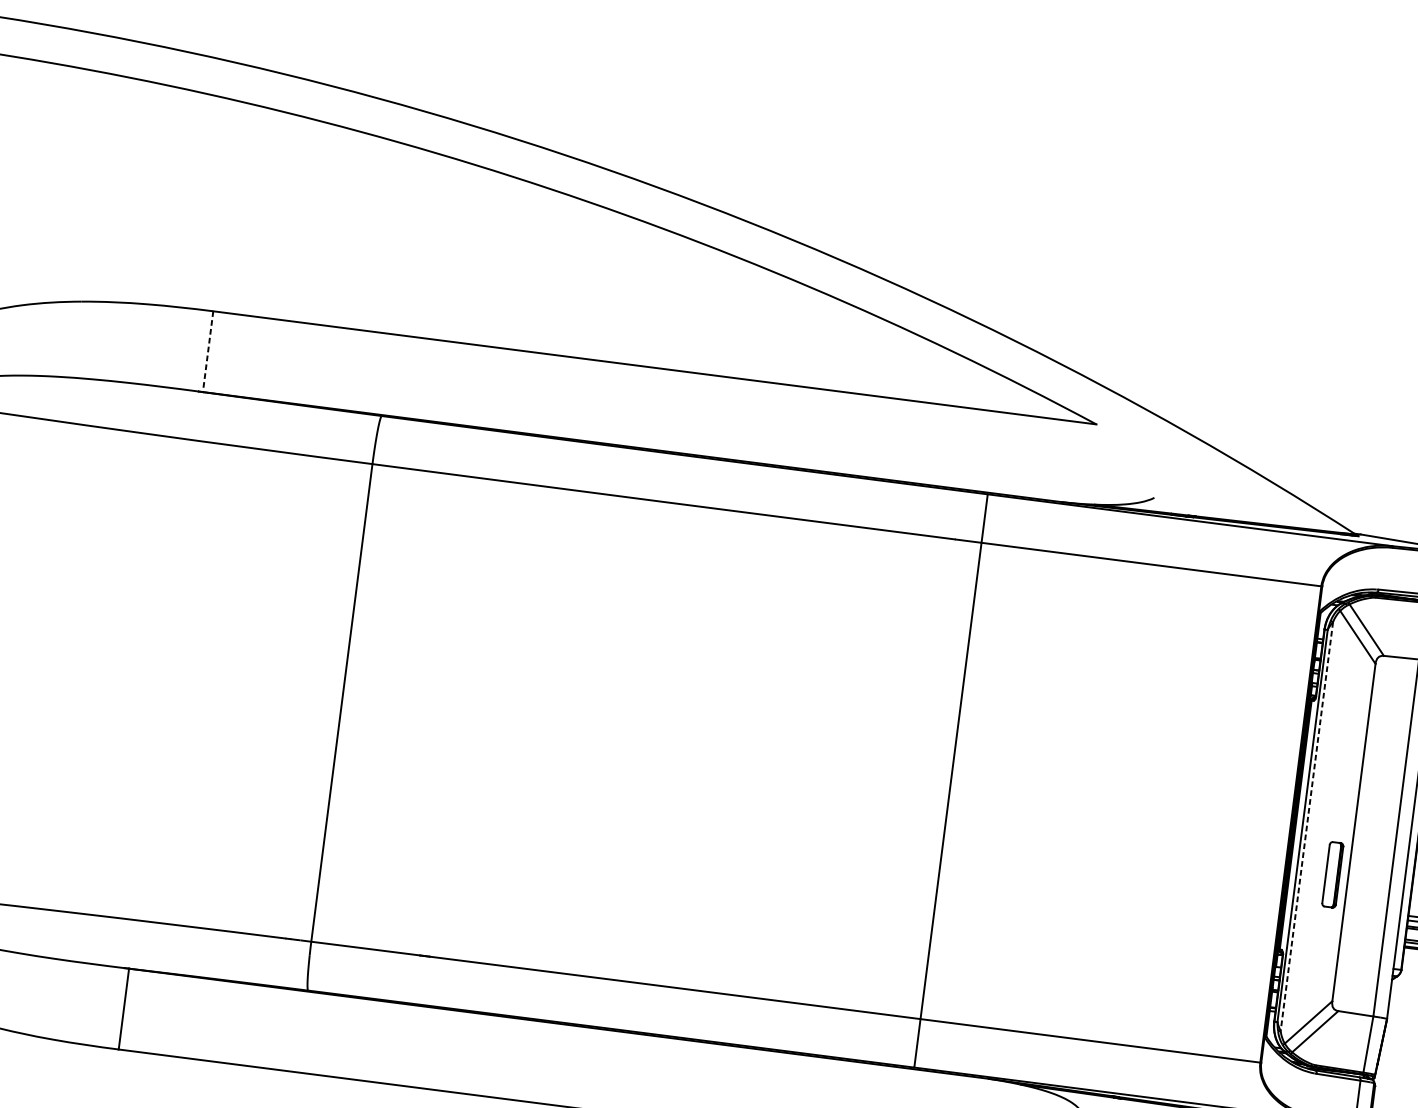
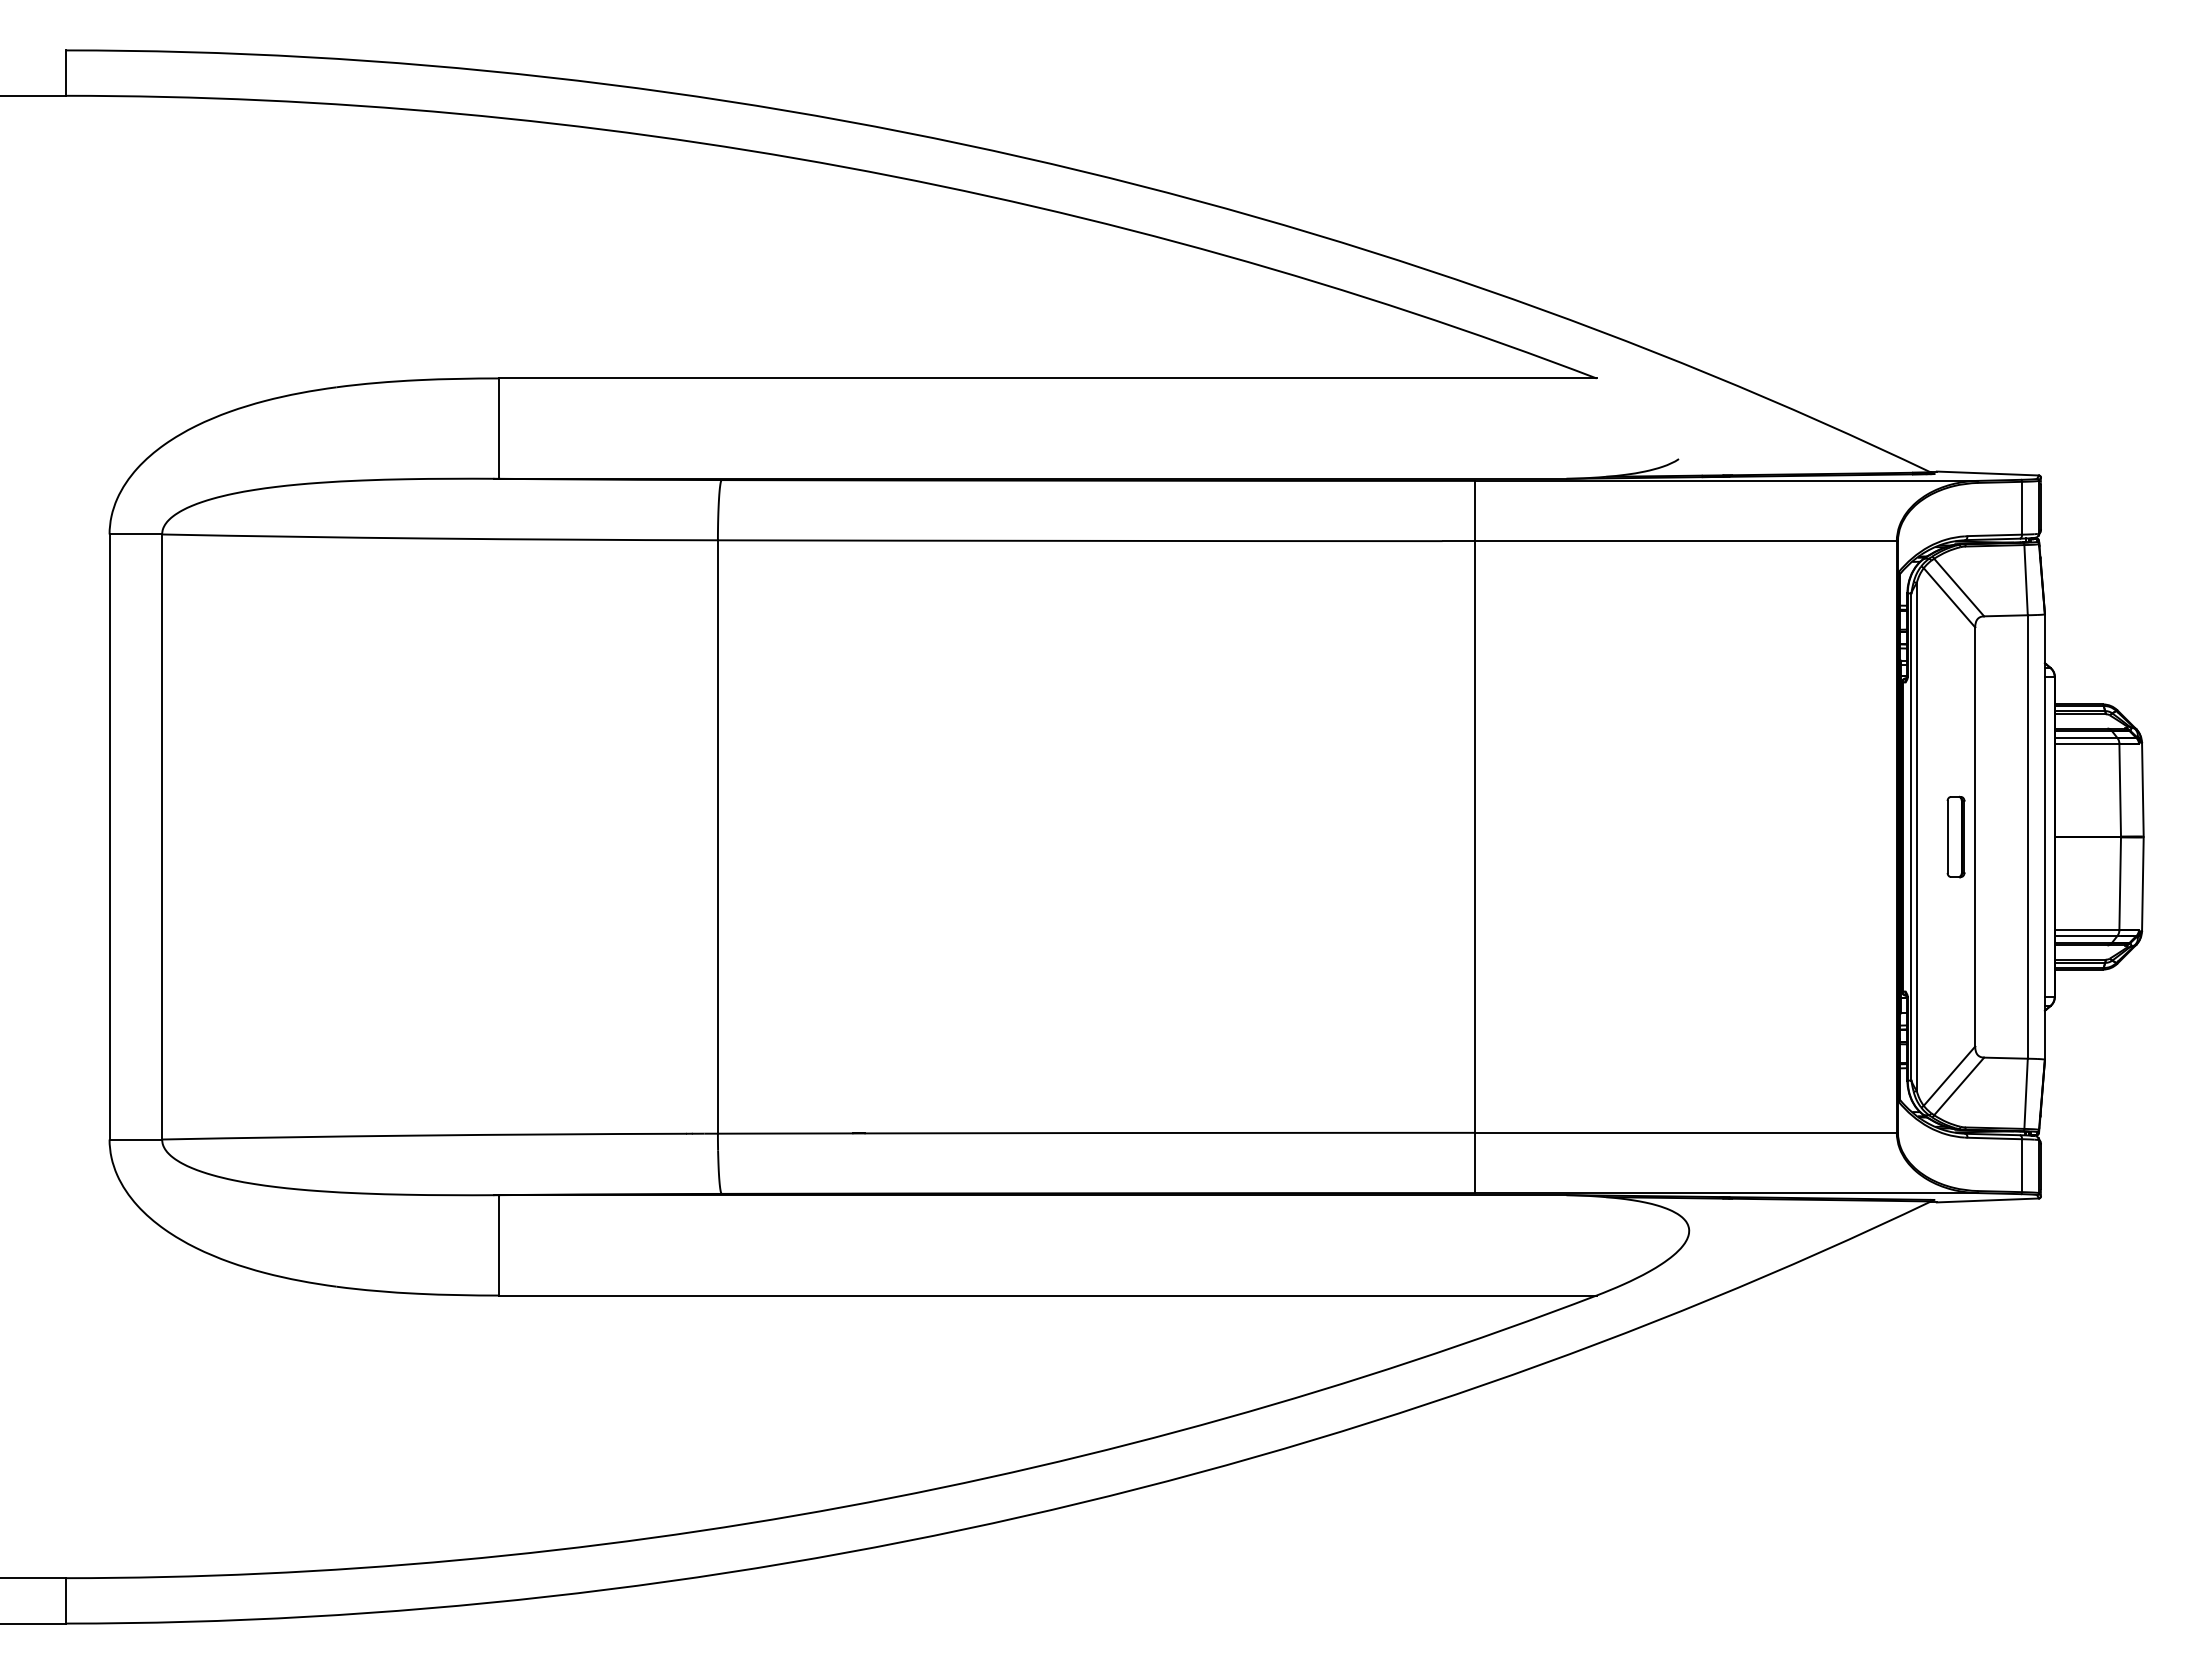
line: (208, 352) -> (499, 429), dashed -> solid
line: (1306, 826) -> (1916, 837), dashed -> solid
part: (1332, 874) -> (1955, 836), moved

